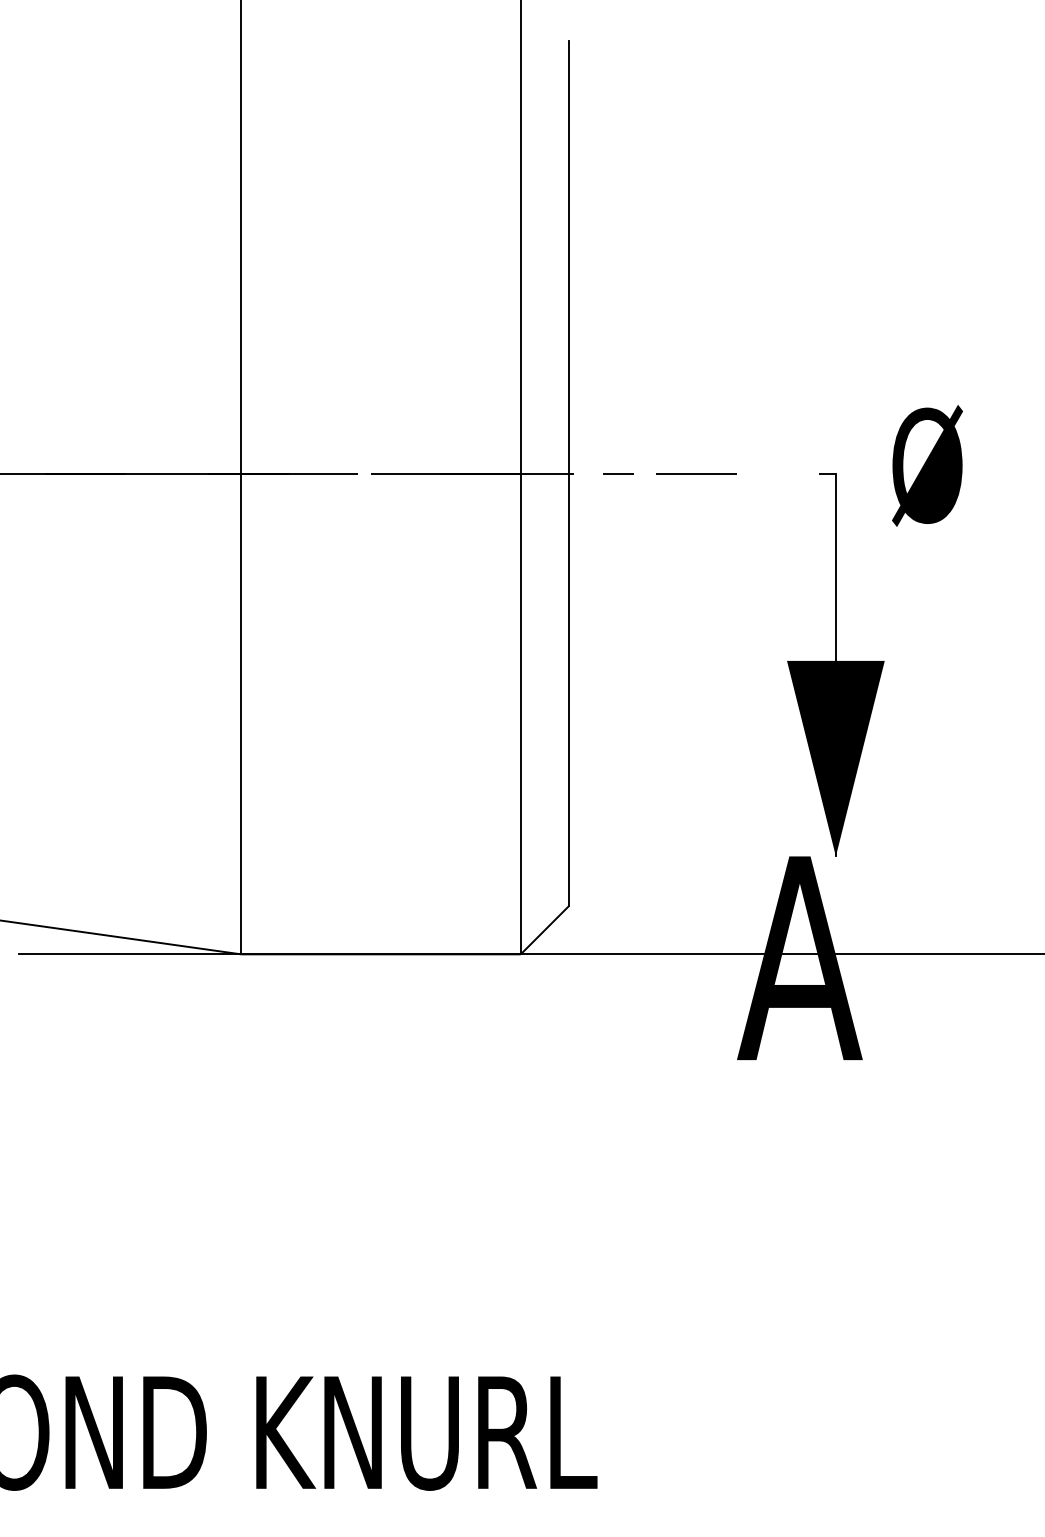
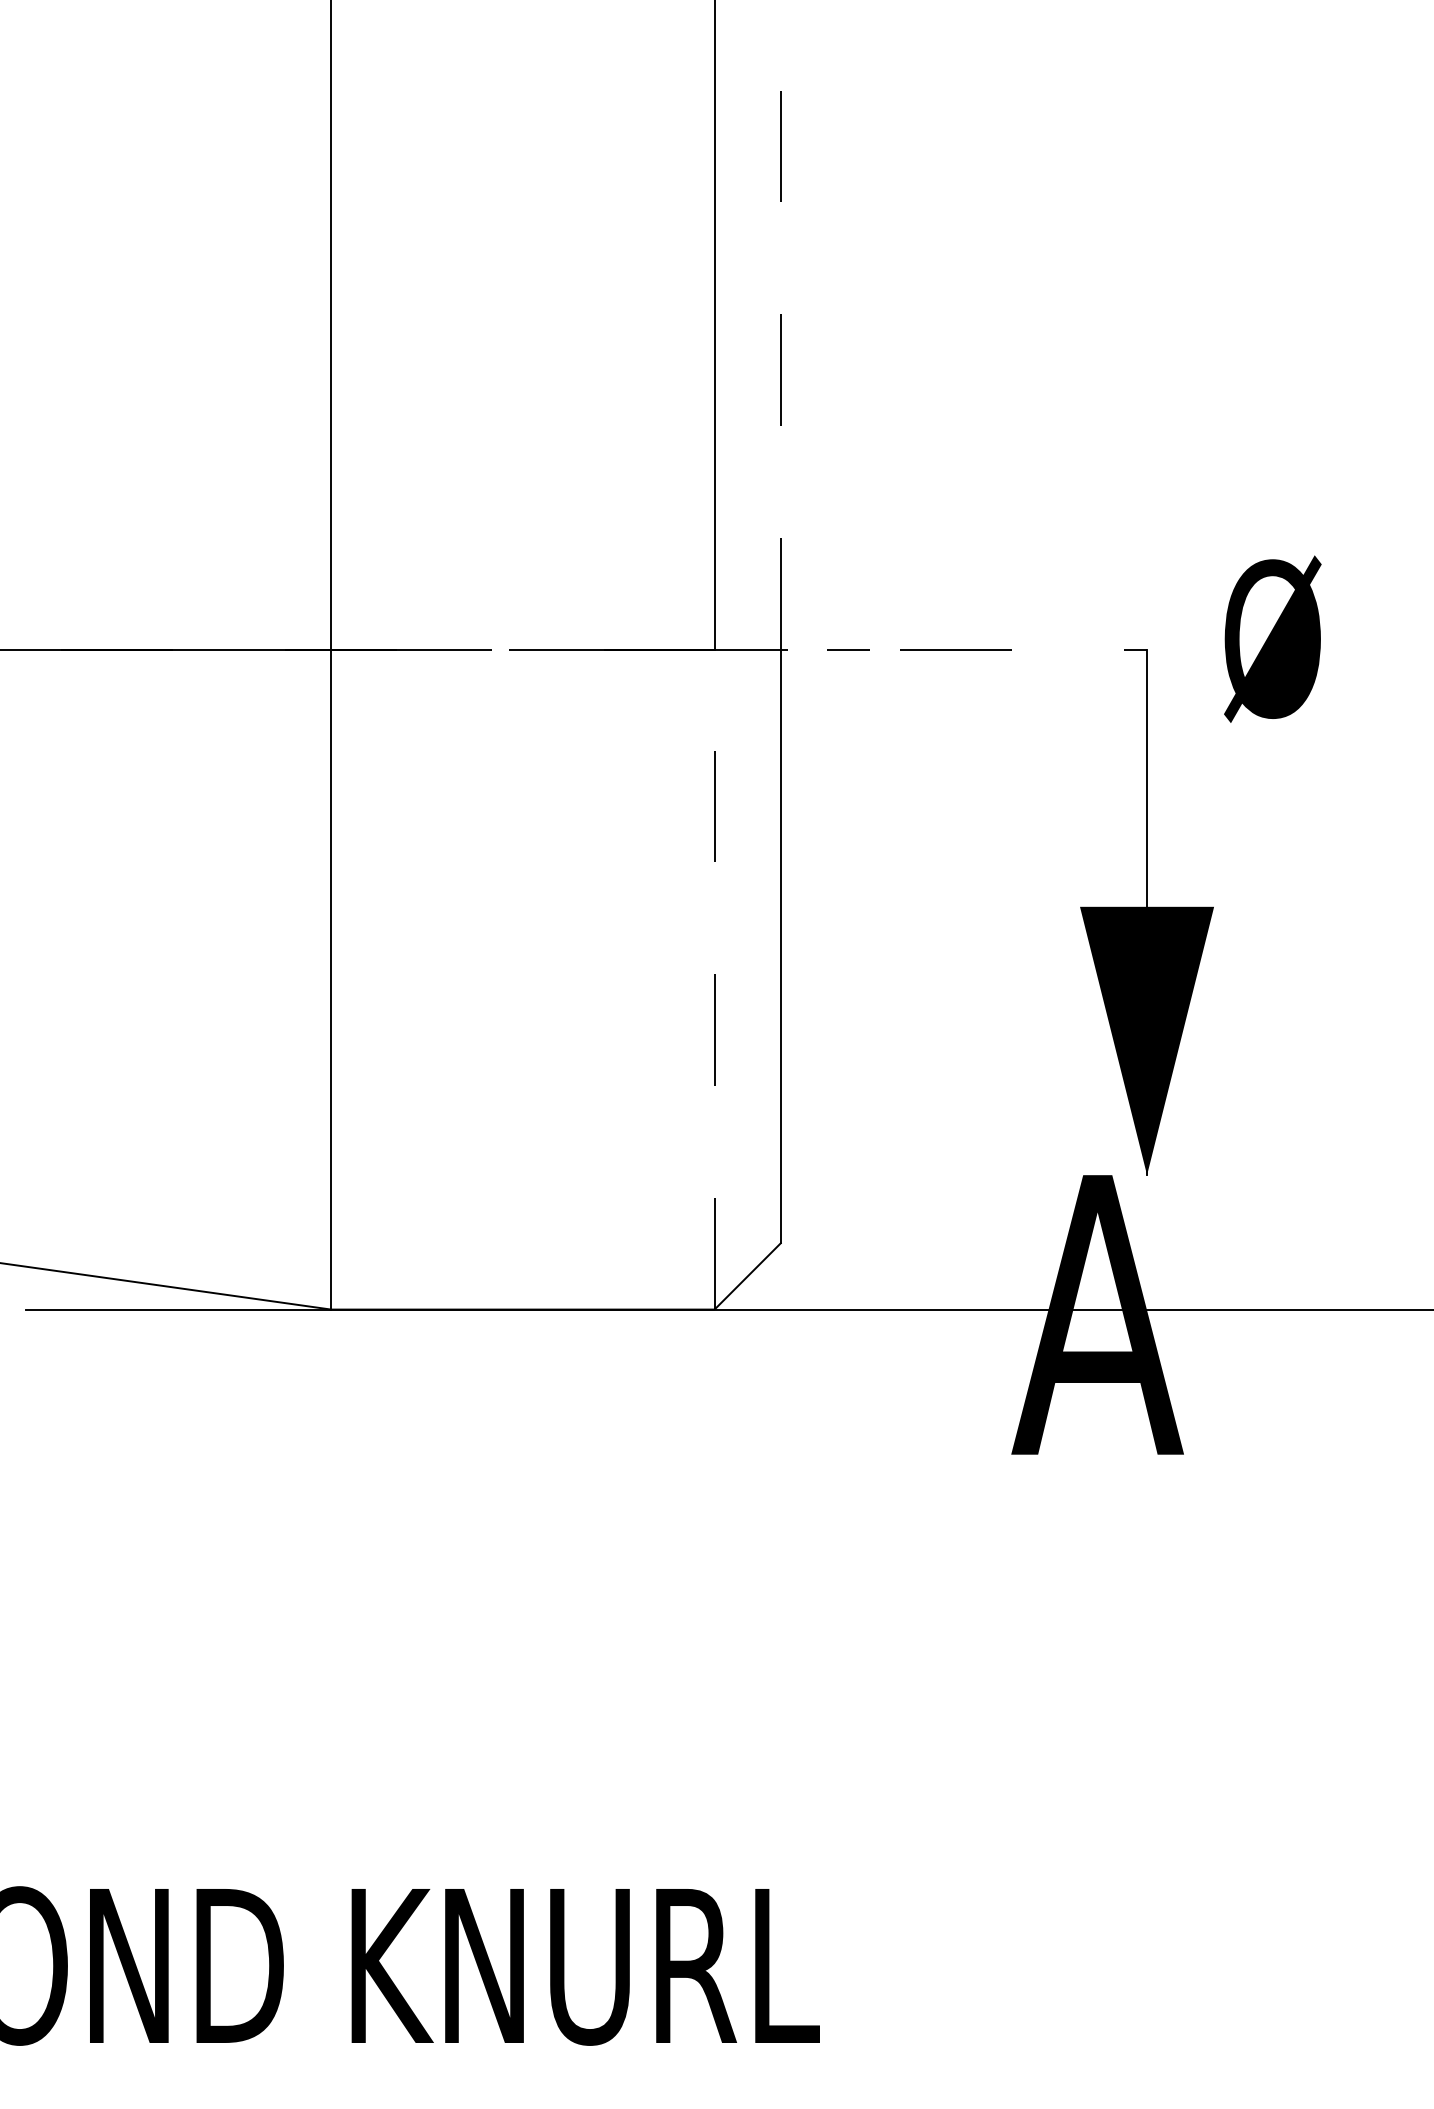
line: (569, 256) -> (781, 352), solid -> dashed
line: (520, 713) -> (714, 979), solid -> dashed

